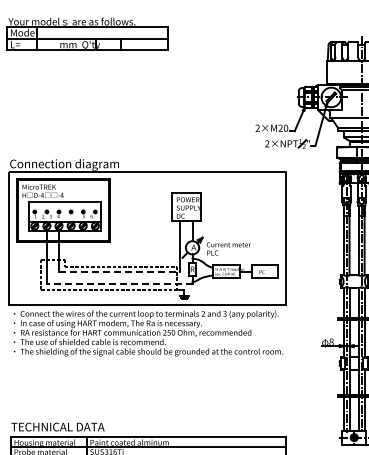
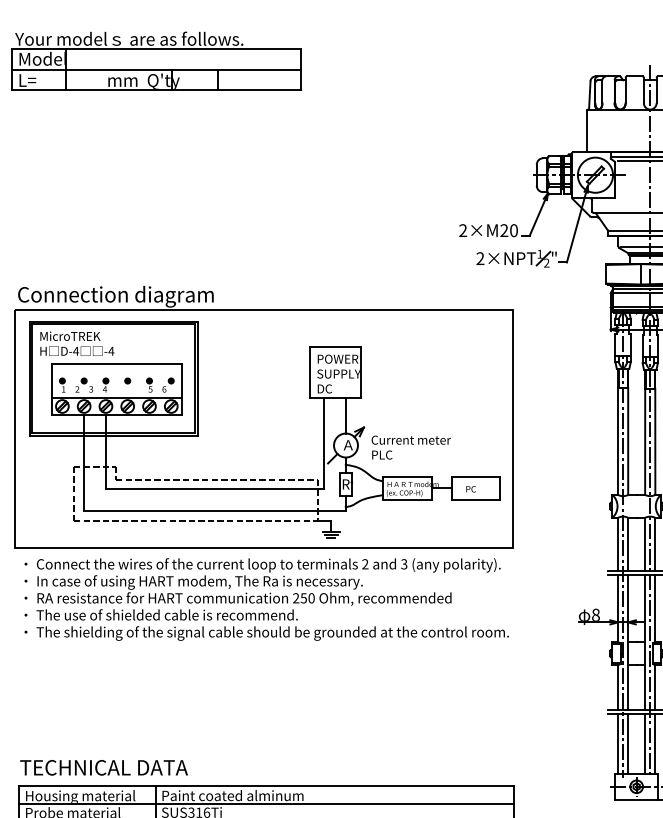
line: (119, 272) -> (214, 489), dashed -> solid
line: (119, 284) -> (214, 511), dashed -> solid

